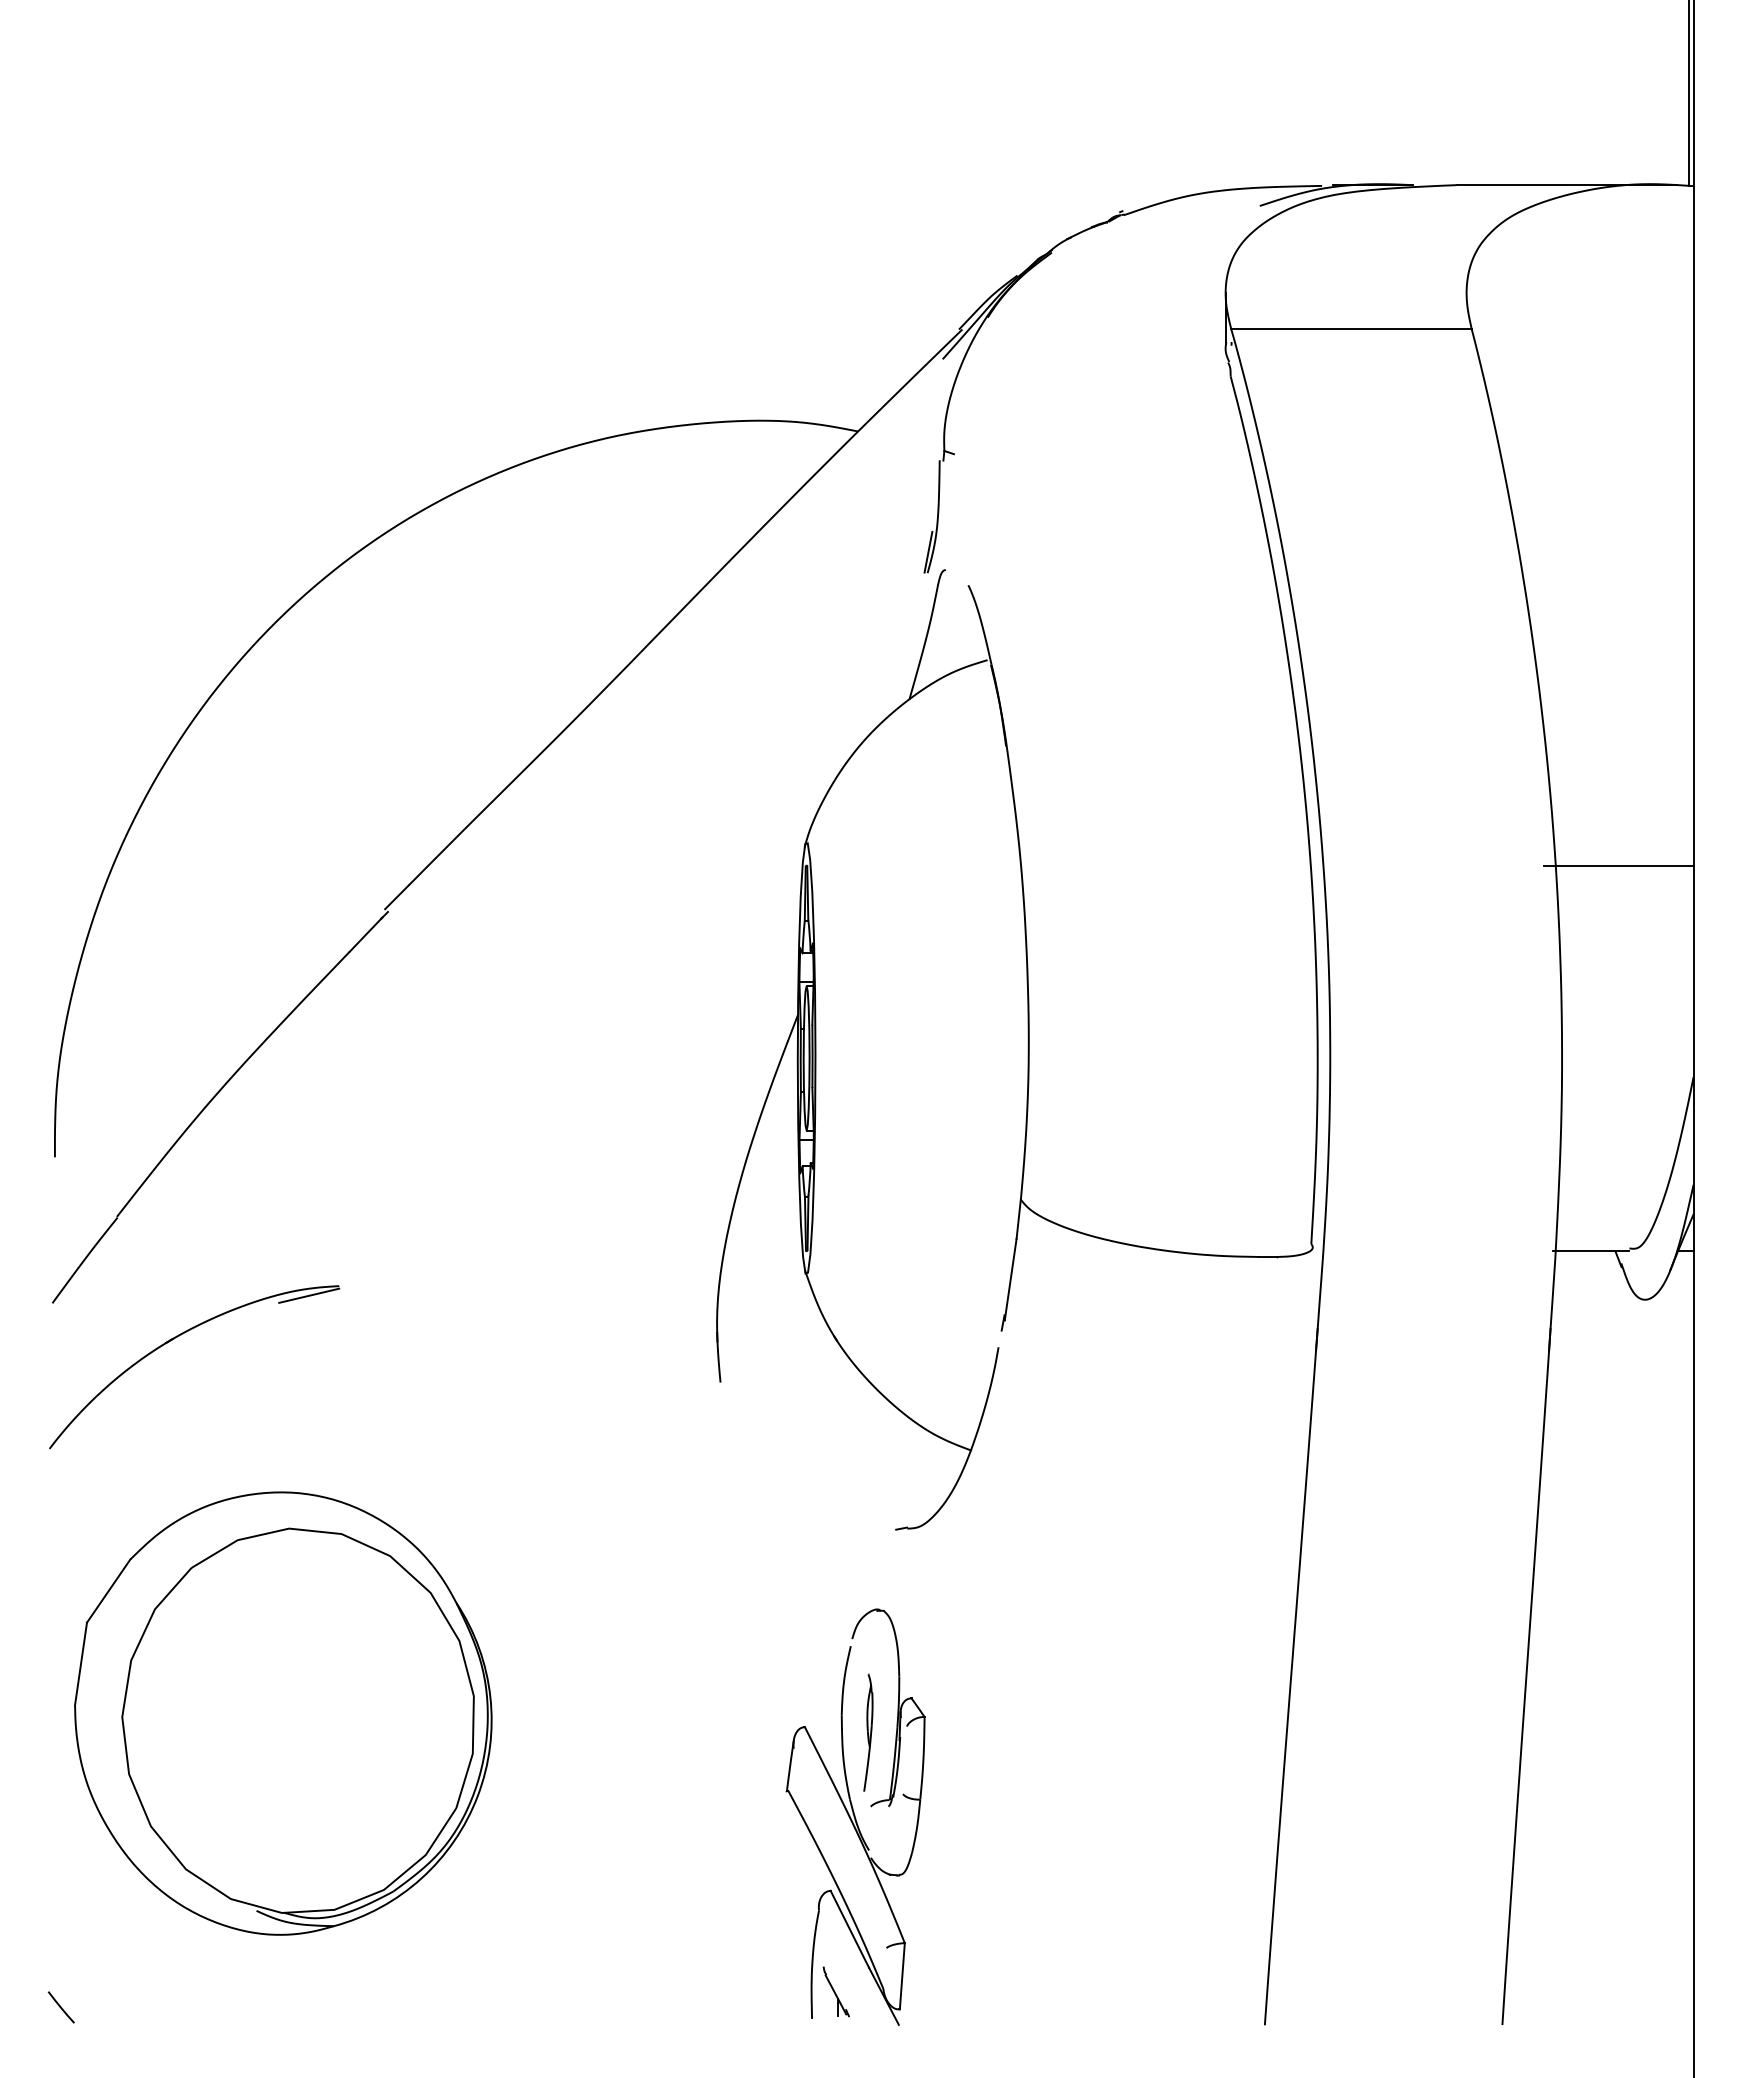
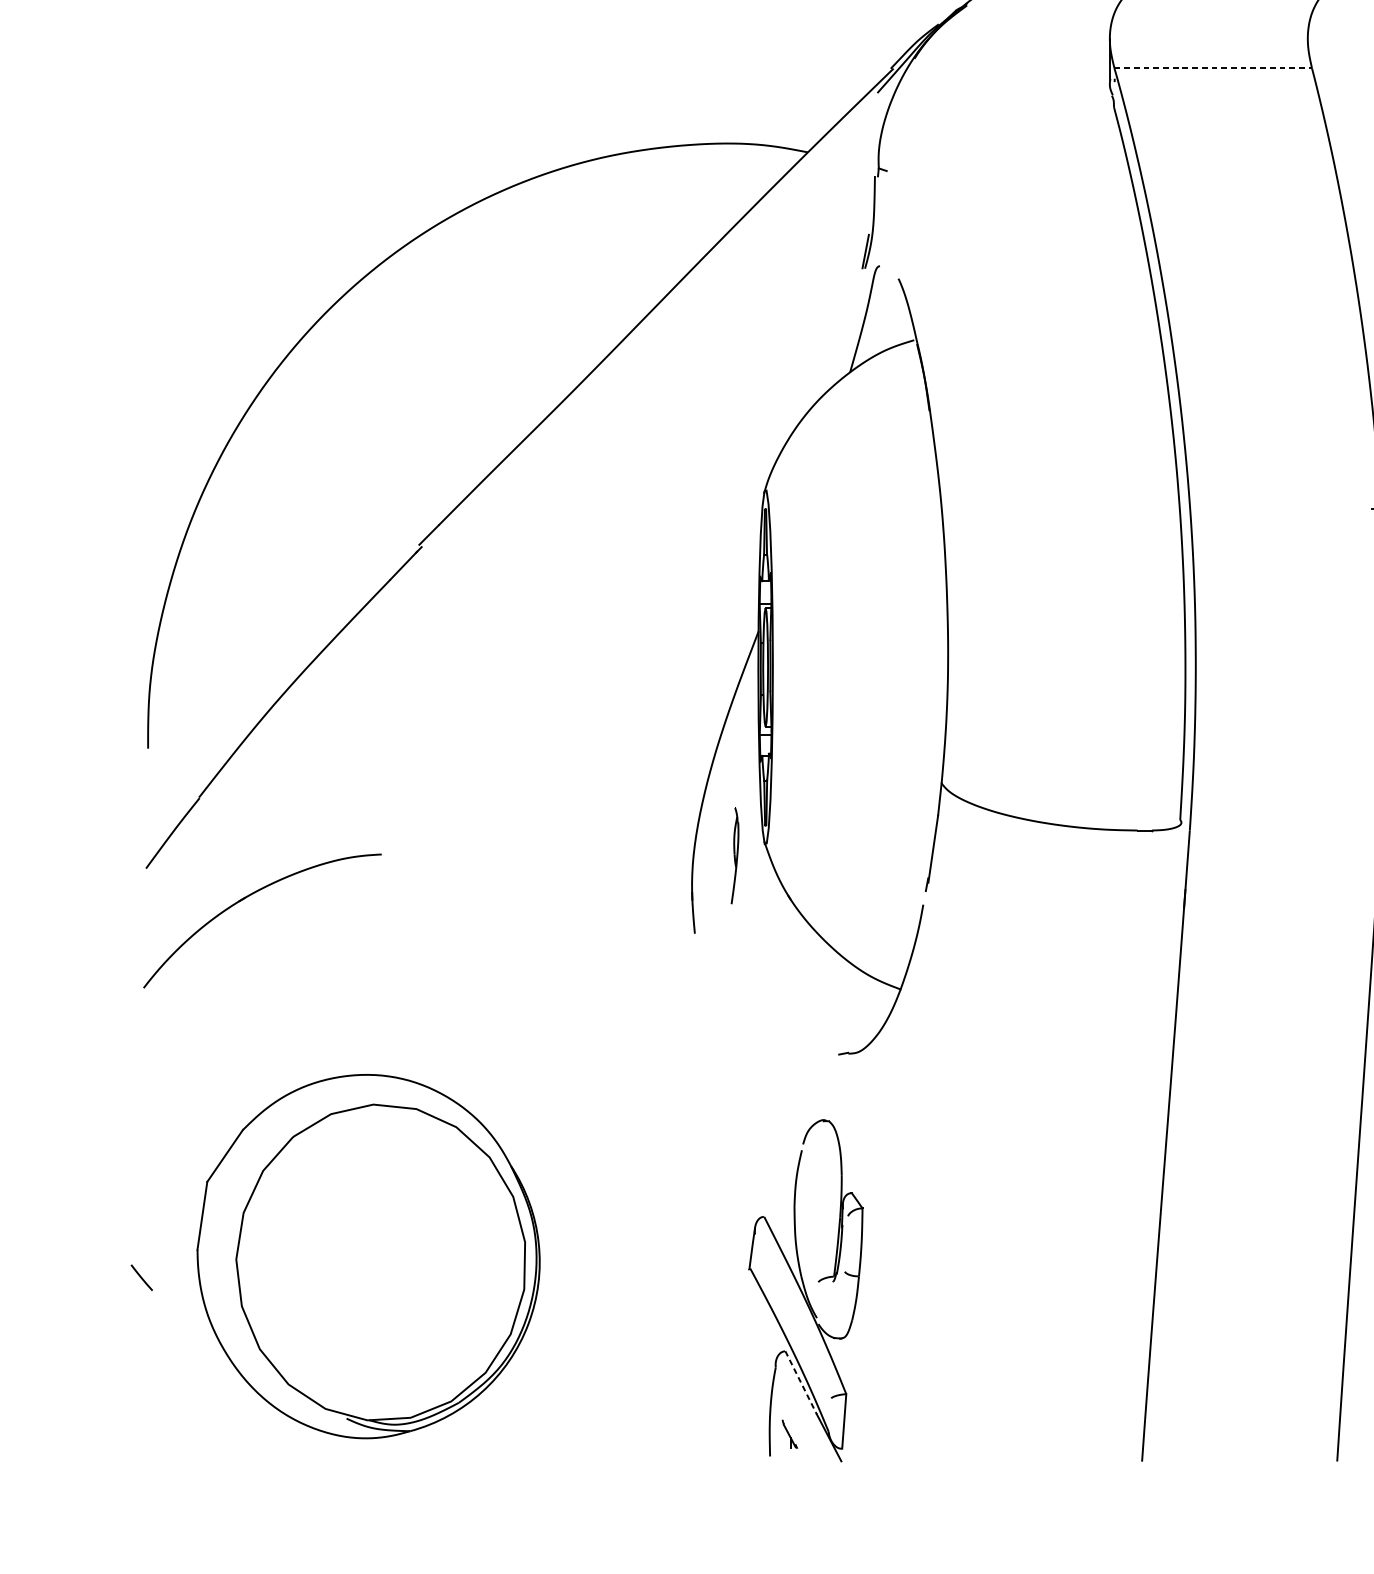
line: (1352, 329) -> (1214, 68), solid -> dashed
line: (309, 1295) -> (357, 862), removed
part: (283, 1713) -> (368, 1256), moved
part: (868, 1732) -> (735, 855), moved
line: (850, 1929) -> (801, 1383), solid -> dashed
part: (835, 1991) -> (789, 1433), size x0.7
line: (60, 2007) -> (141, 1277), moved

